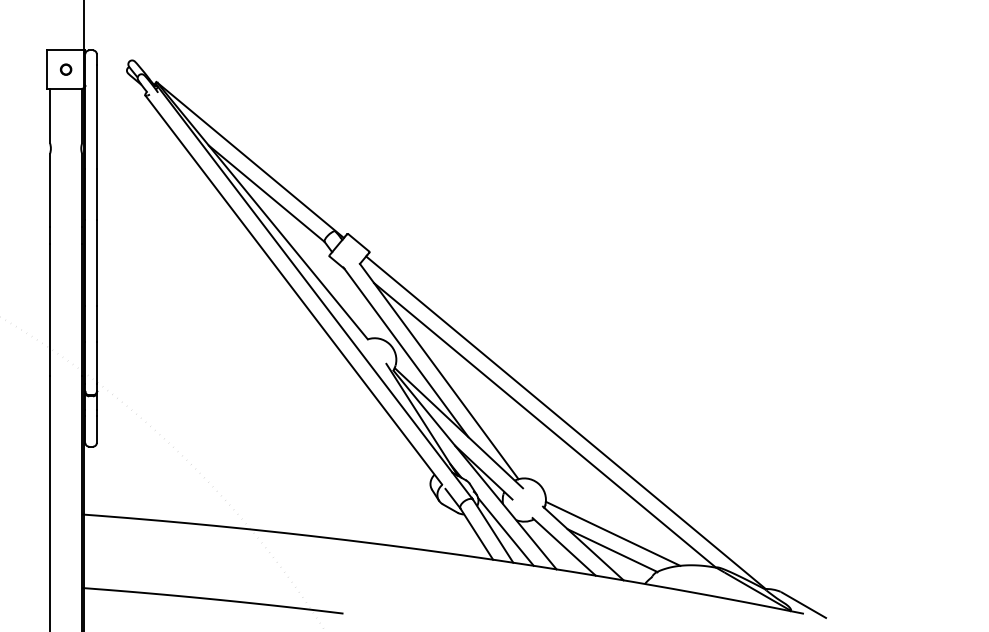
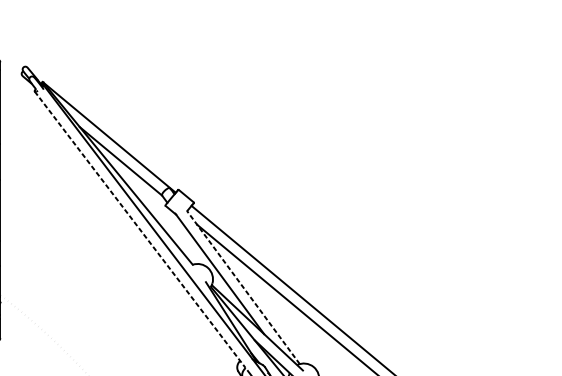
line: (293, 289) -> (139, 229), solid -> dashed
line: (439, 371) -> (243, 287), solid -> dashed

